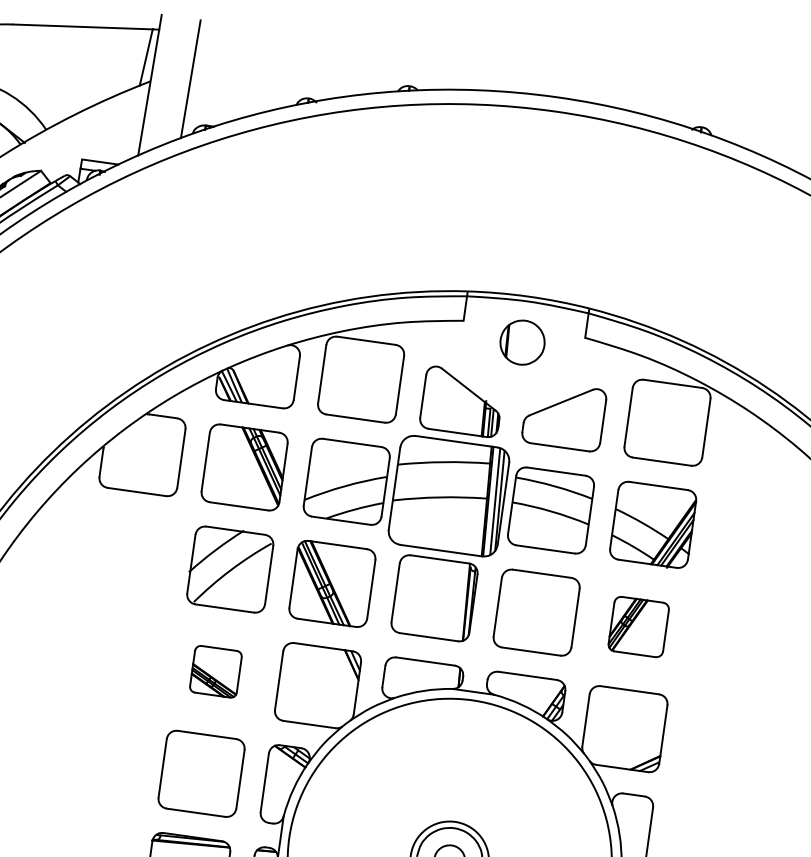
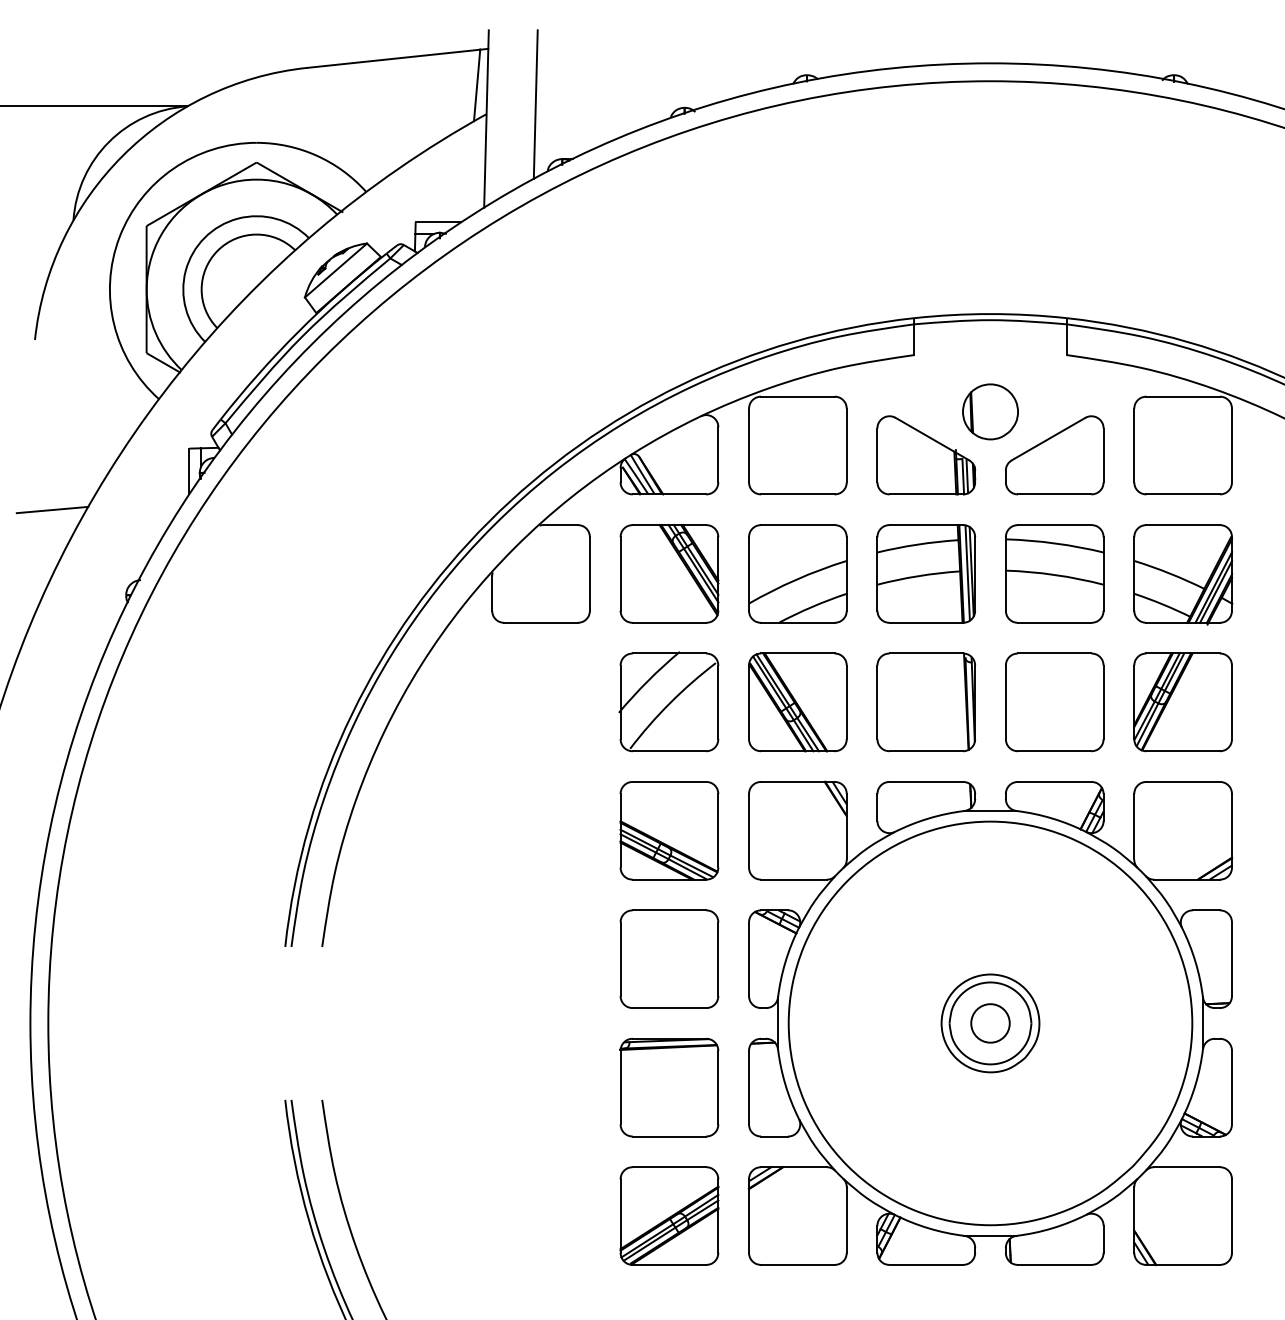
part: (522, 342) -> (990, 411), moved
part: (448, 495) -> (925, 573), size x0.71
part: (638, 627) -> (1182, 702), size x1.43
part: (215, 671) -> (669, 830), size x1.67

